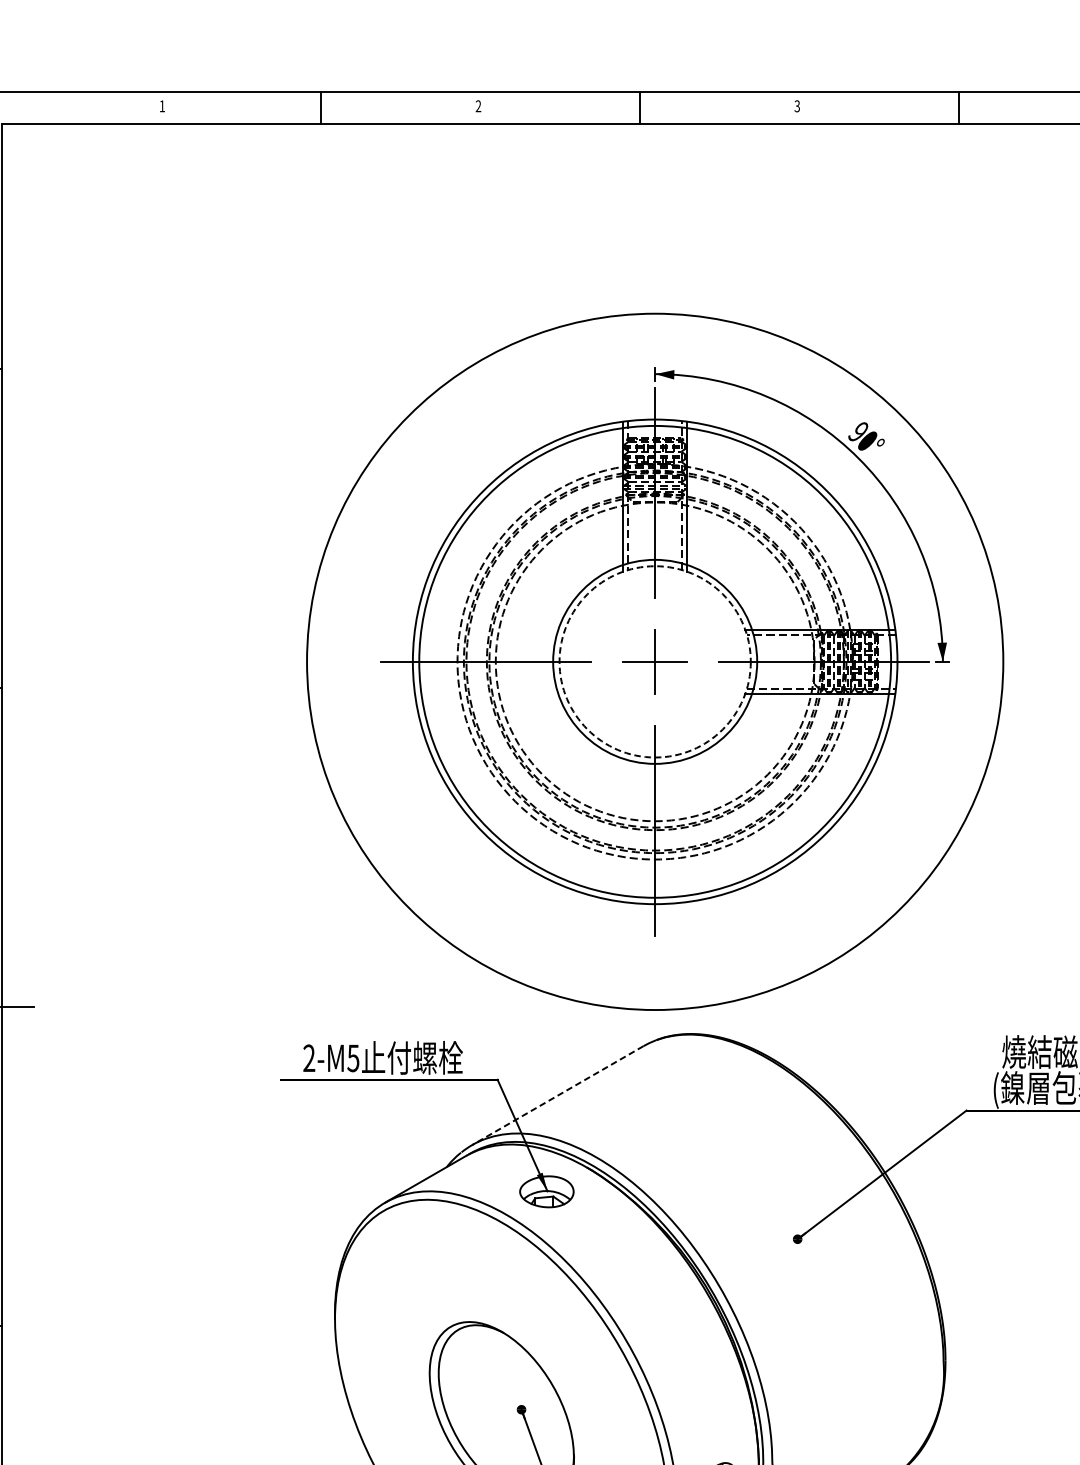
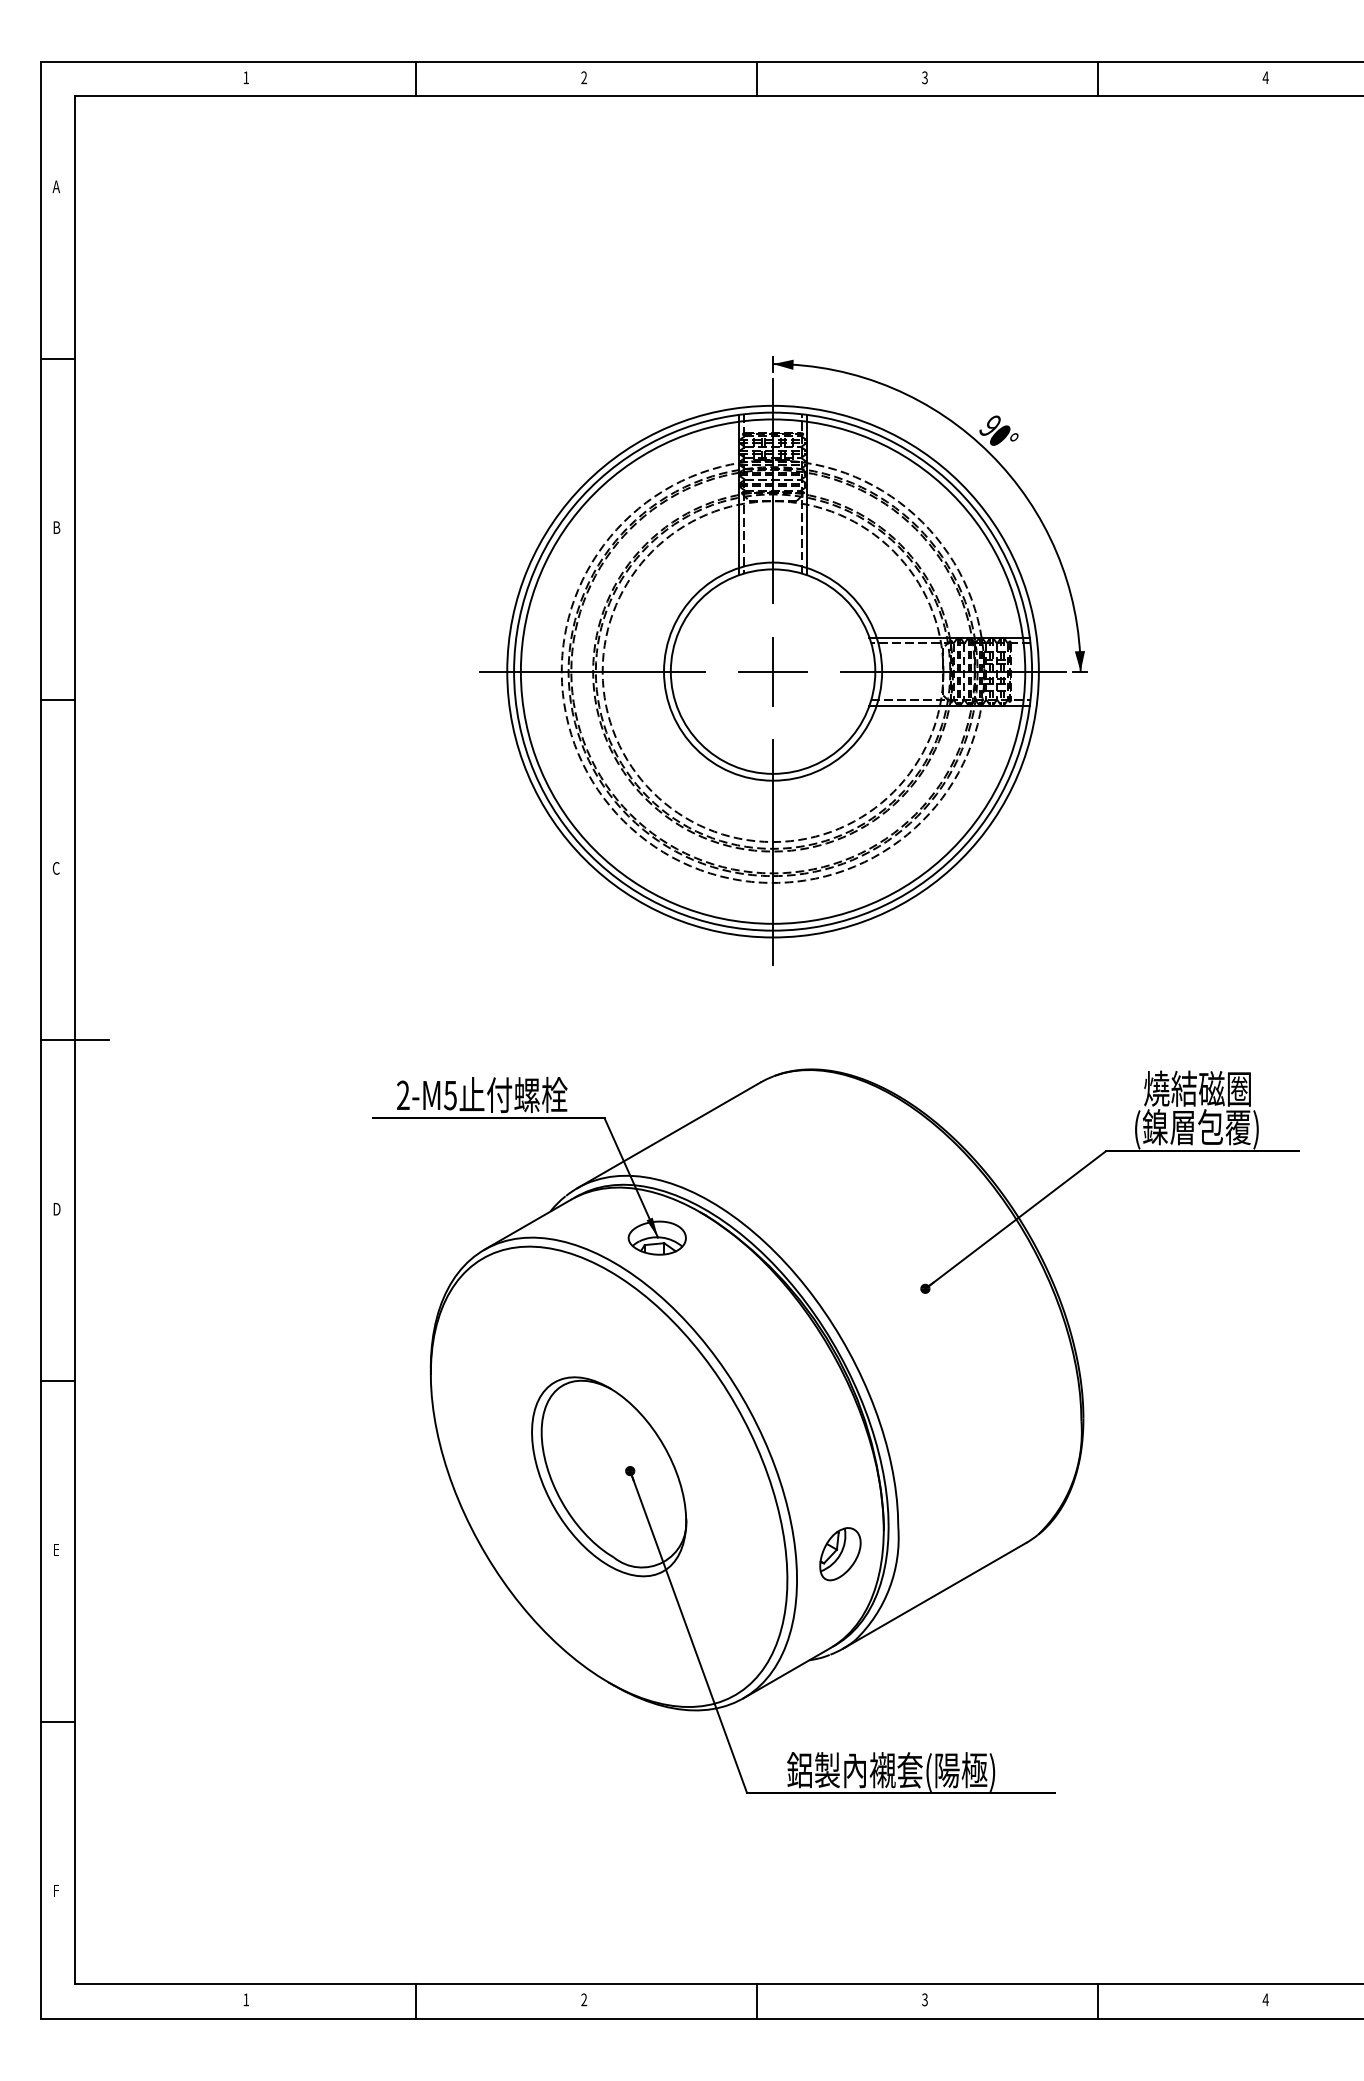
circle: (654, 661) -> (772, 671), dashed -> solid
circle: (654, 661) -> (772, 671), size x0.71
line: (558, 1095) -> (669, 1135), dashed -> solid

